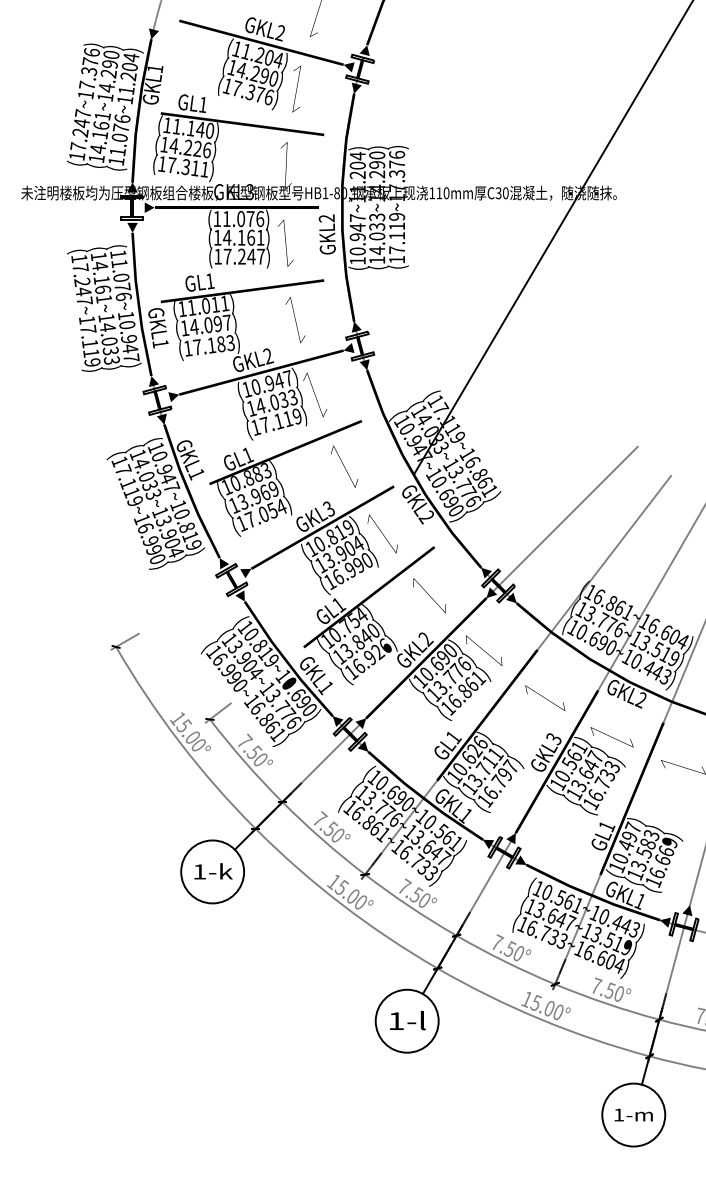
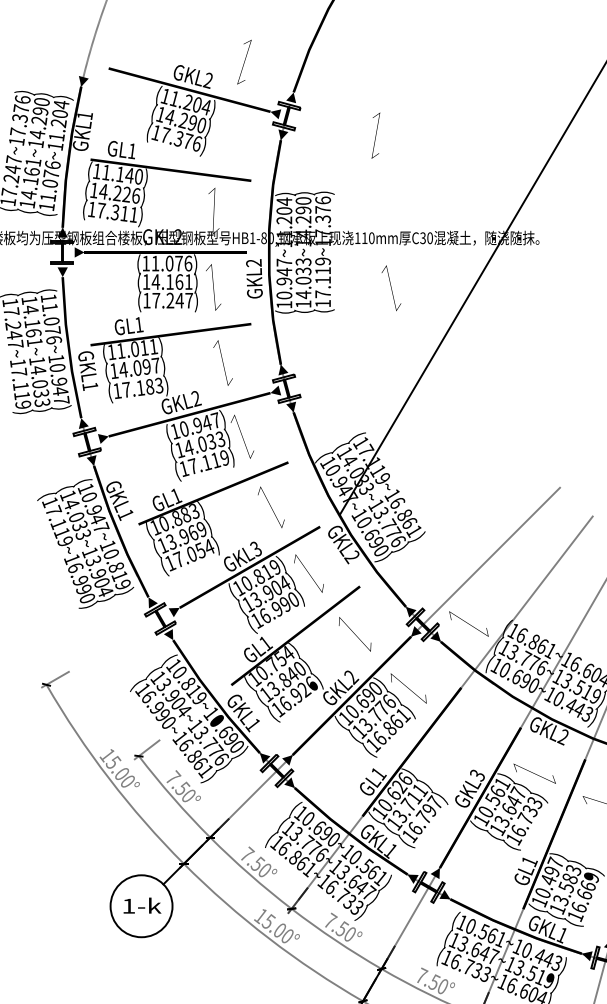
line: (296, 88) -> (375, 135), moved
text: (249, 192) -> (177, 237), GKL3 -> GKL2
line: (466, 243) -> (391, 287), added
line: (545, 698) -> (469, 624), moved

